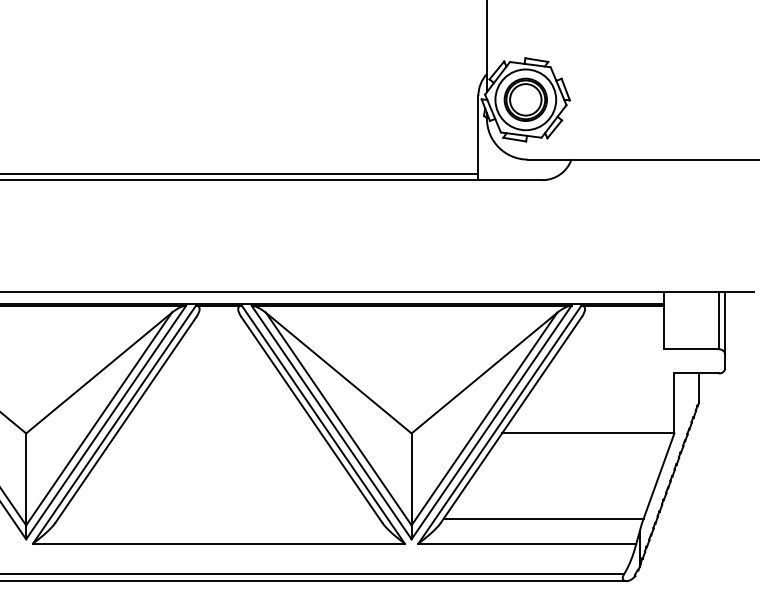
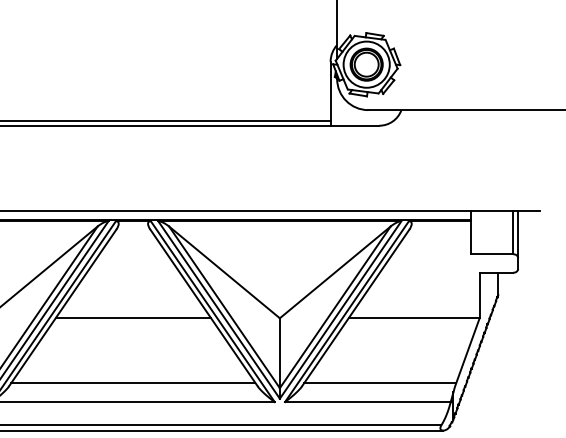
line: (218, 433) -> (133, 318), added
line: (218, 518) -> (133, 382), added

